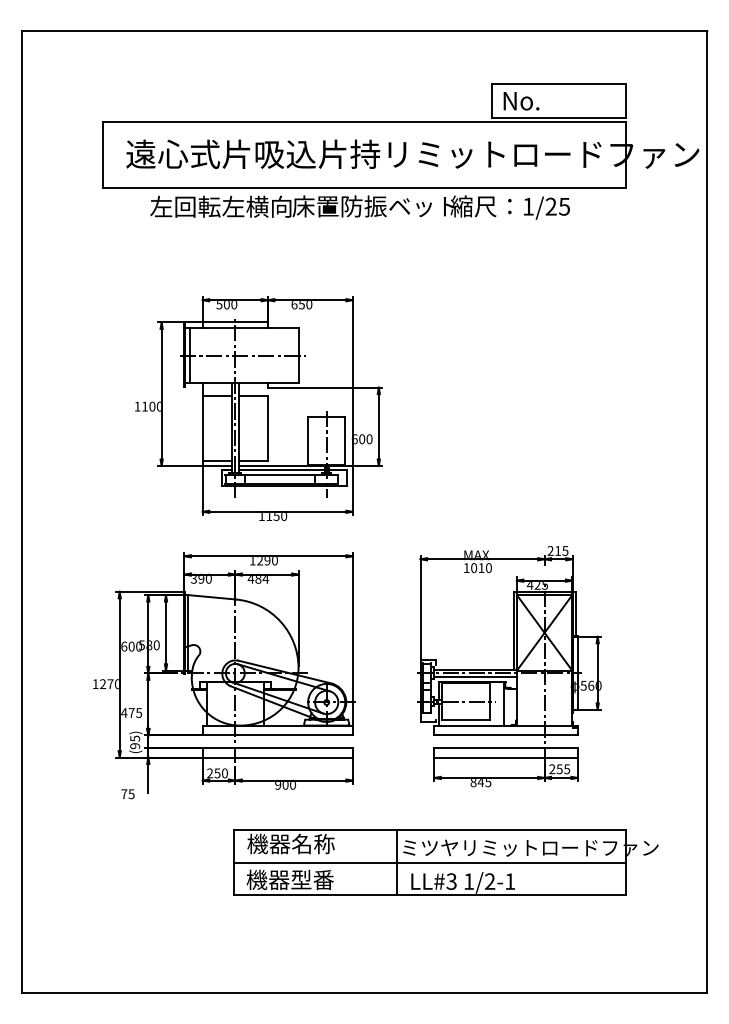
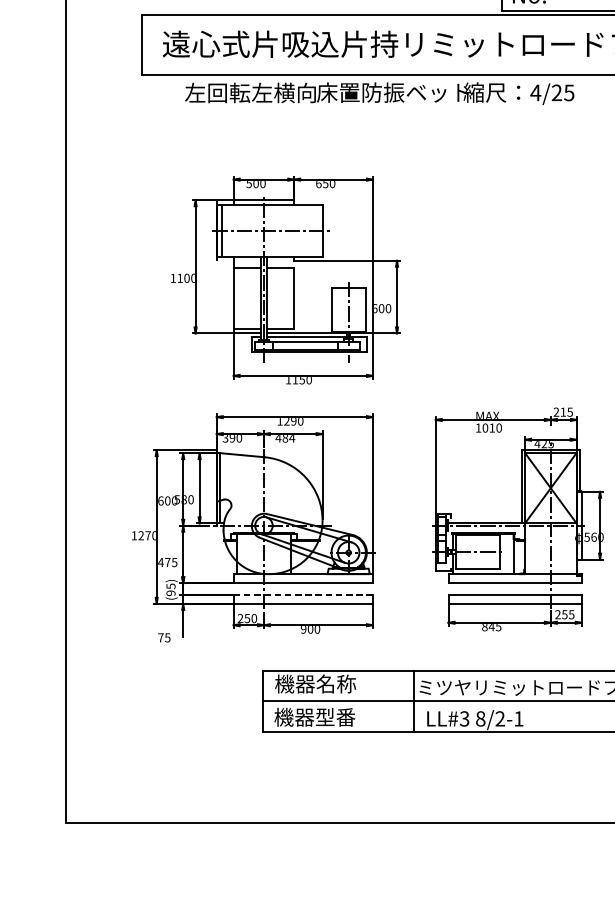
text: (528, 206) -> (535, 92), 1/25 -> 4/25
line: (475, 676) -> (486, 528), removed
line: (277, 747) -> (303, 594), solid -> dashed
text: (469, 881) -> (481, 718), 1/2-1 -> 8/2-1

